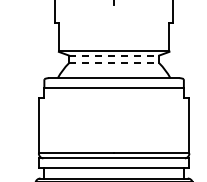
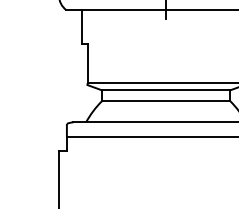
line: (114, 55) -> (166, 90), dashed -> solid
line: (114, 63) -> (166, 101), dashed -> solid

